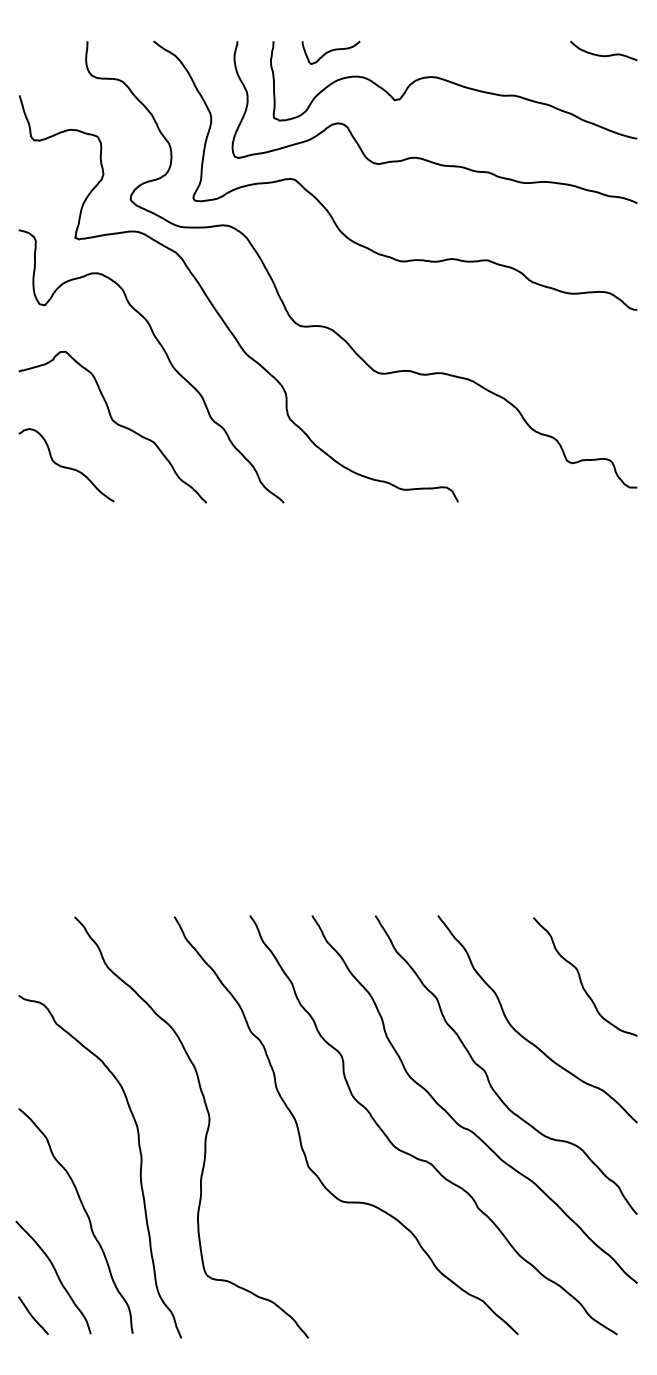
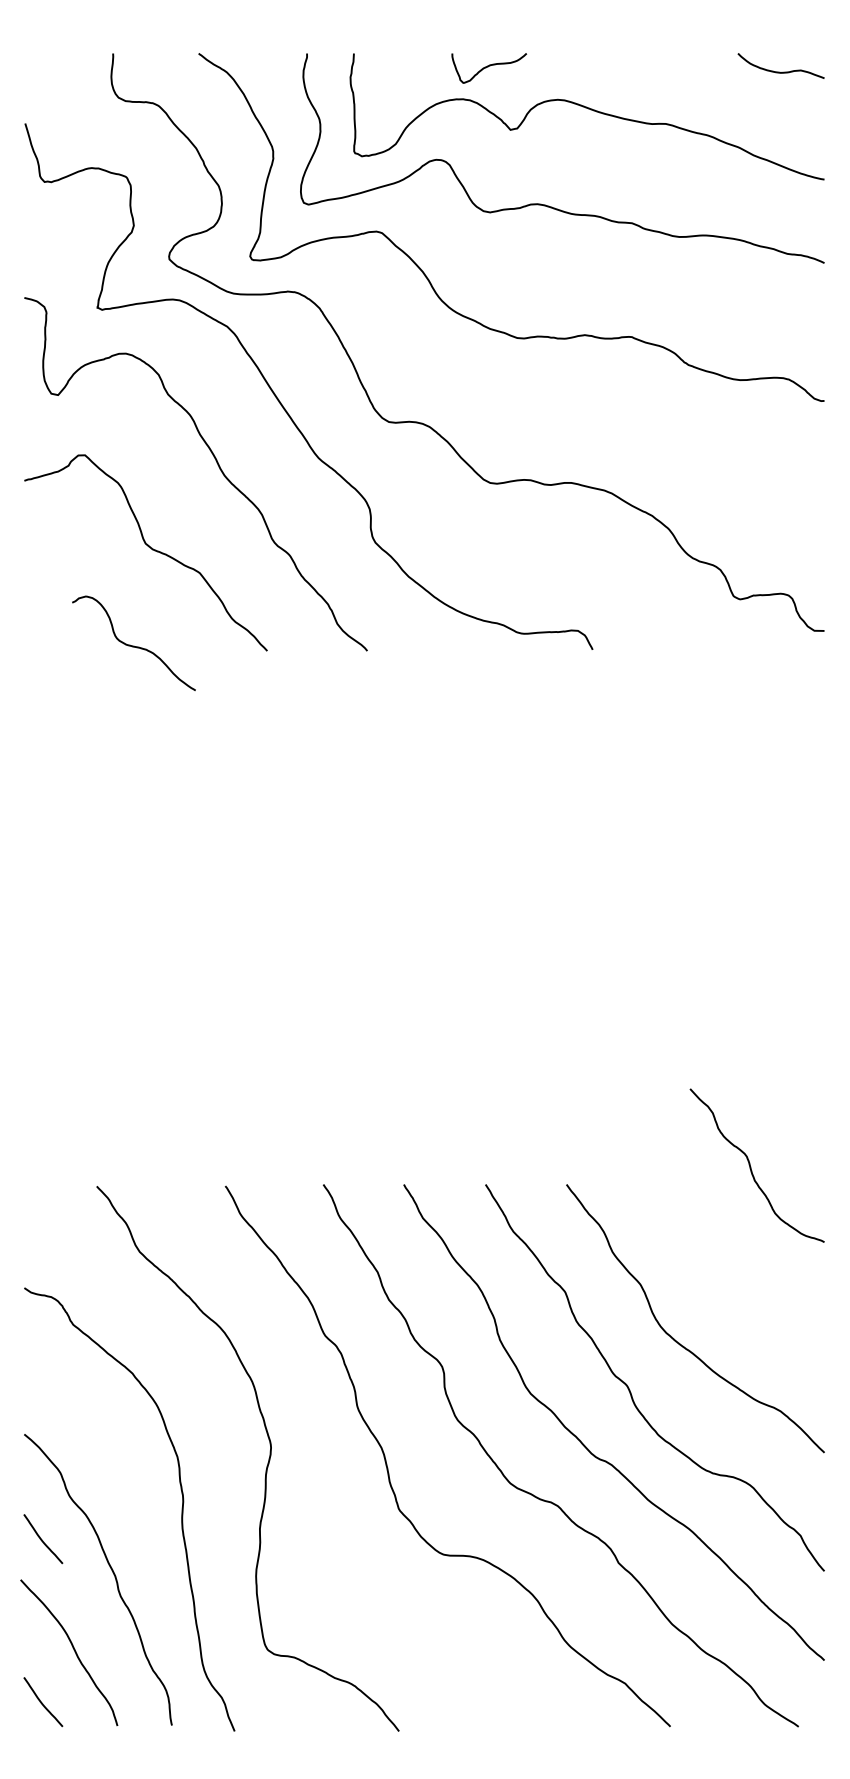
curve: (330, 52) -> (488, 68), moved
curve: (66, 466) -> (133, 645), moved
curve: (580, 976) -> (750, 1165), moved
curve: (32, 1189) -> (42, 1538), added

